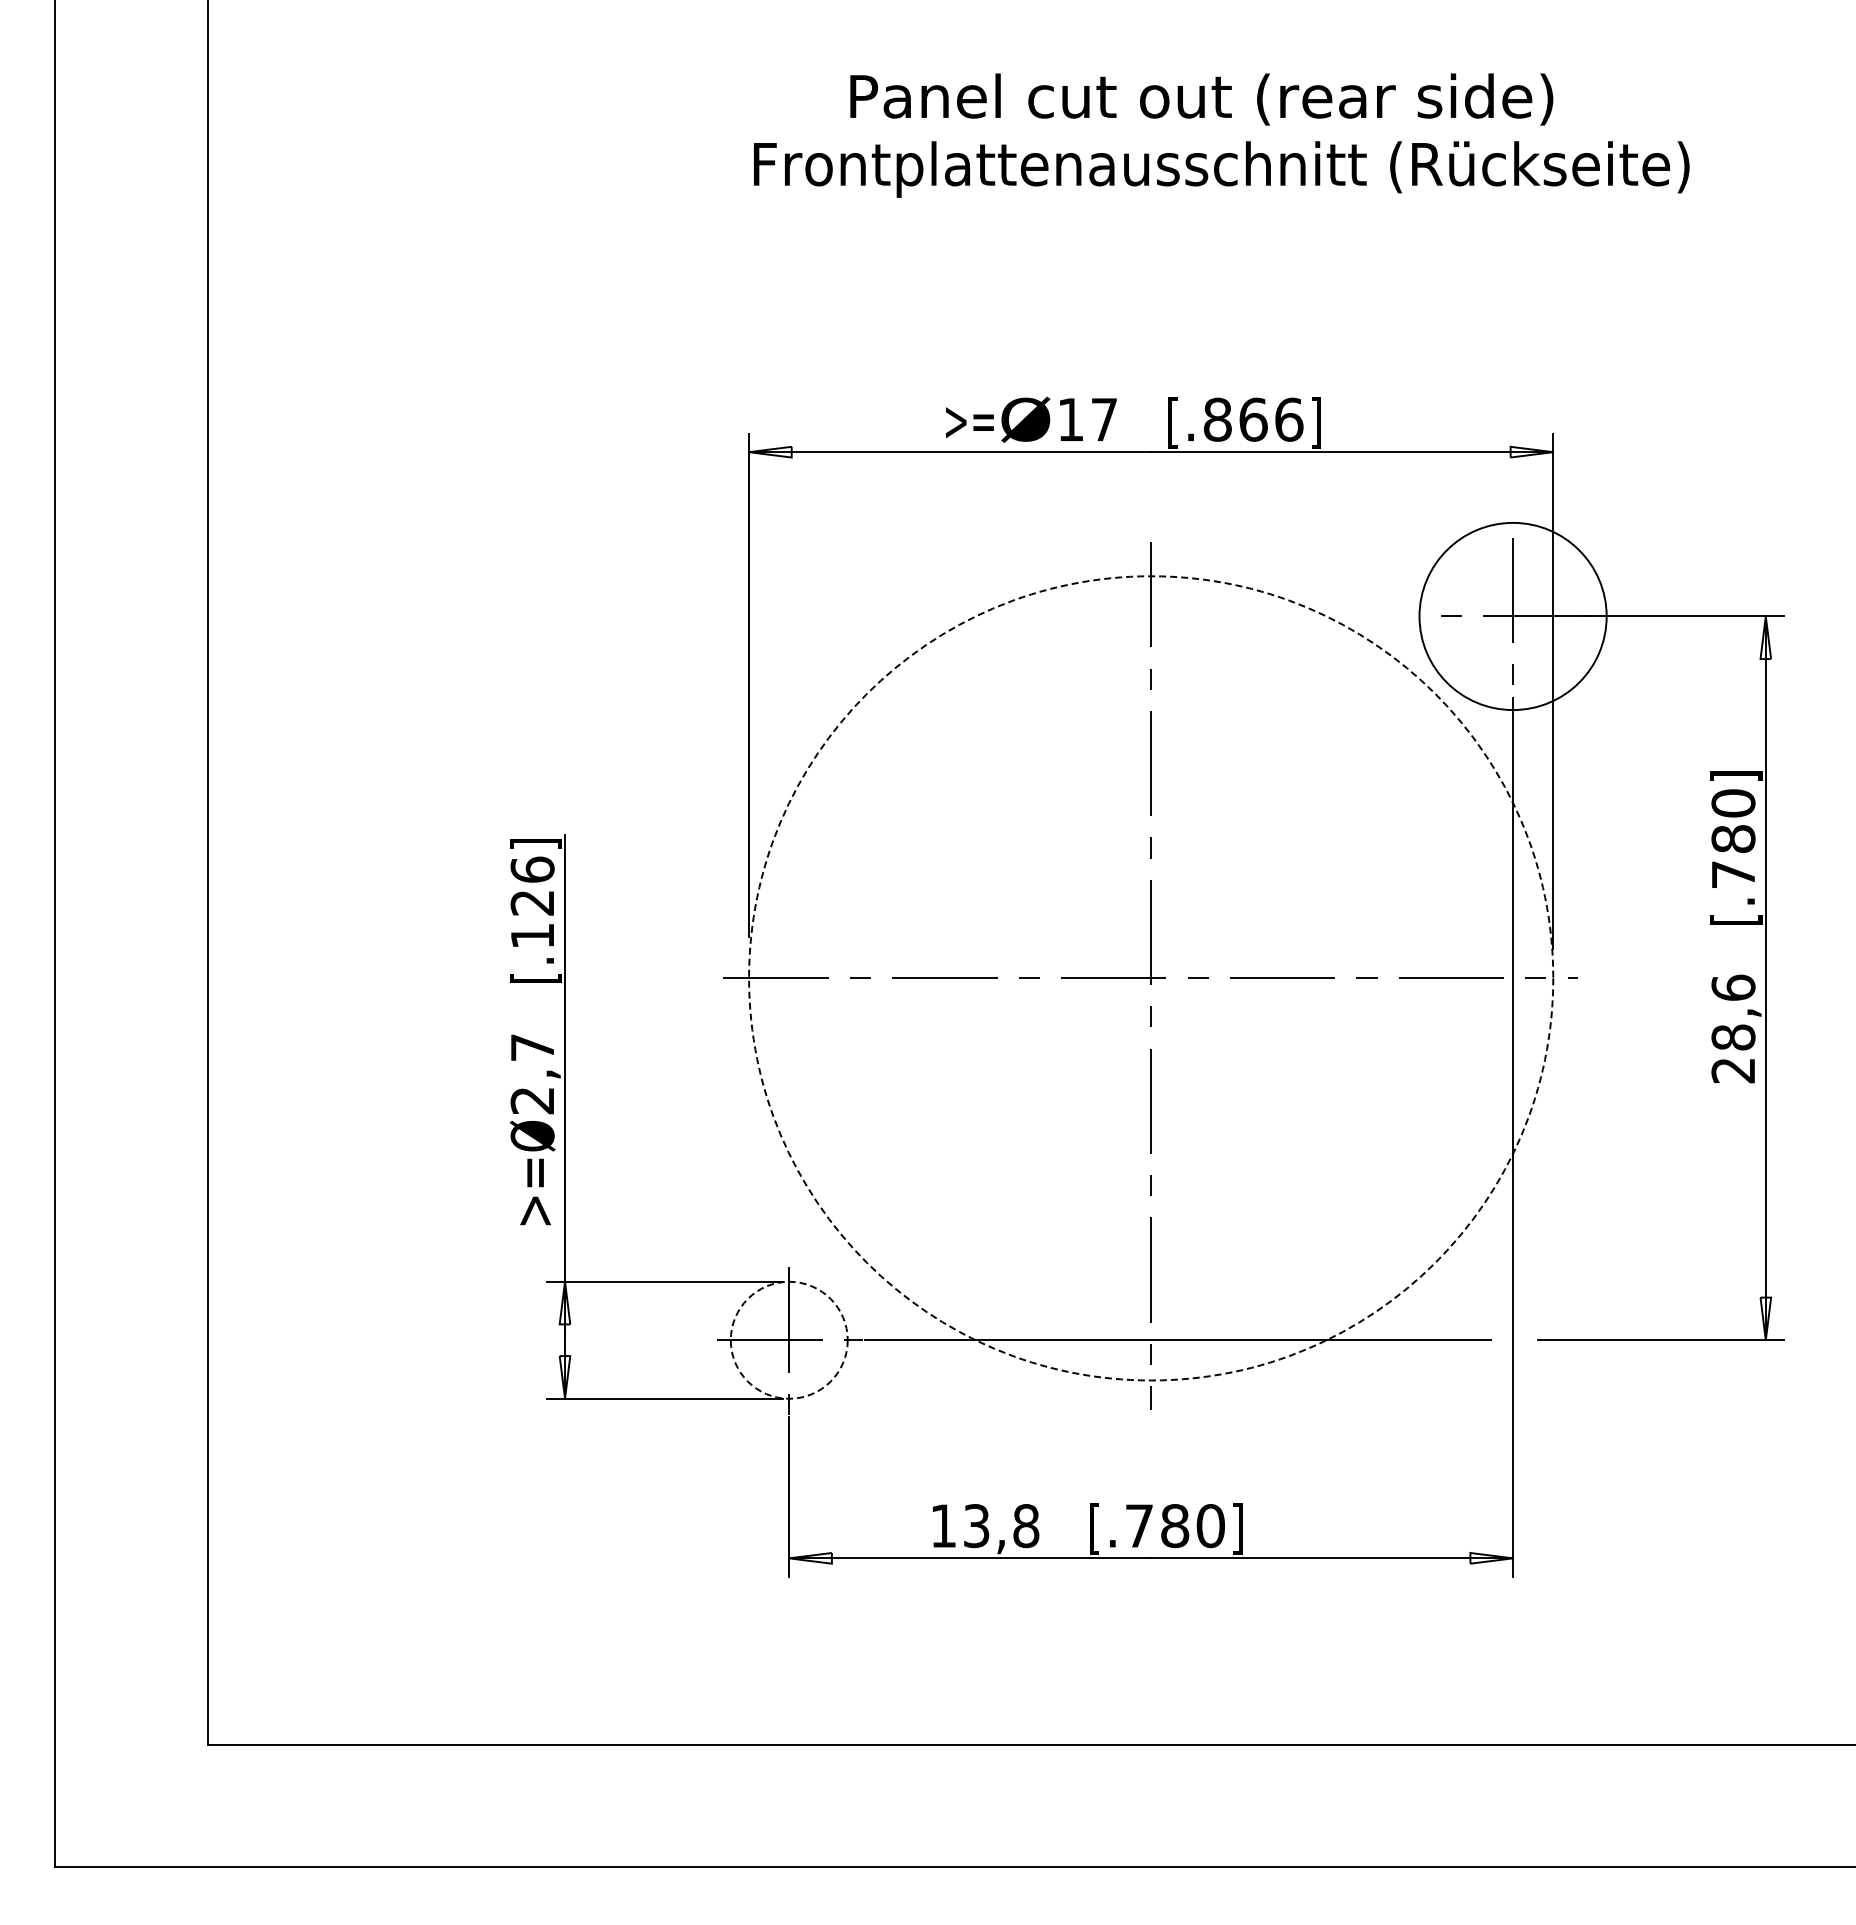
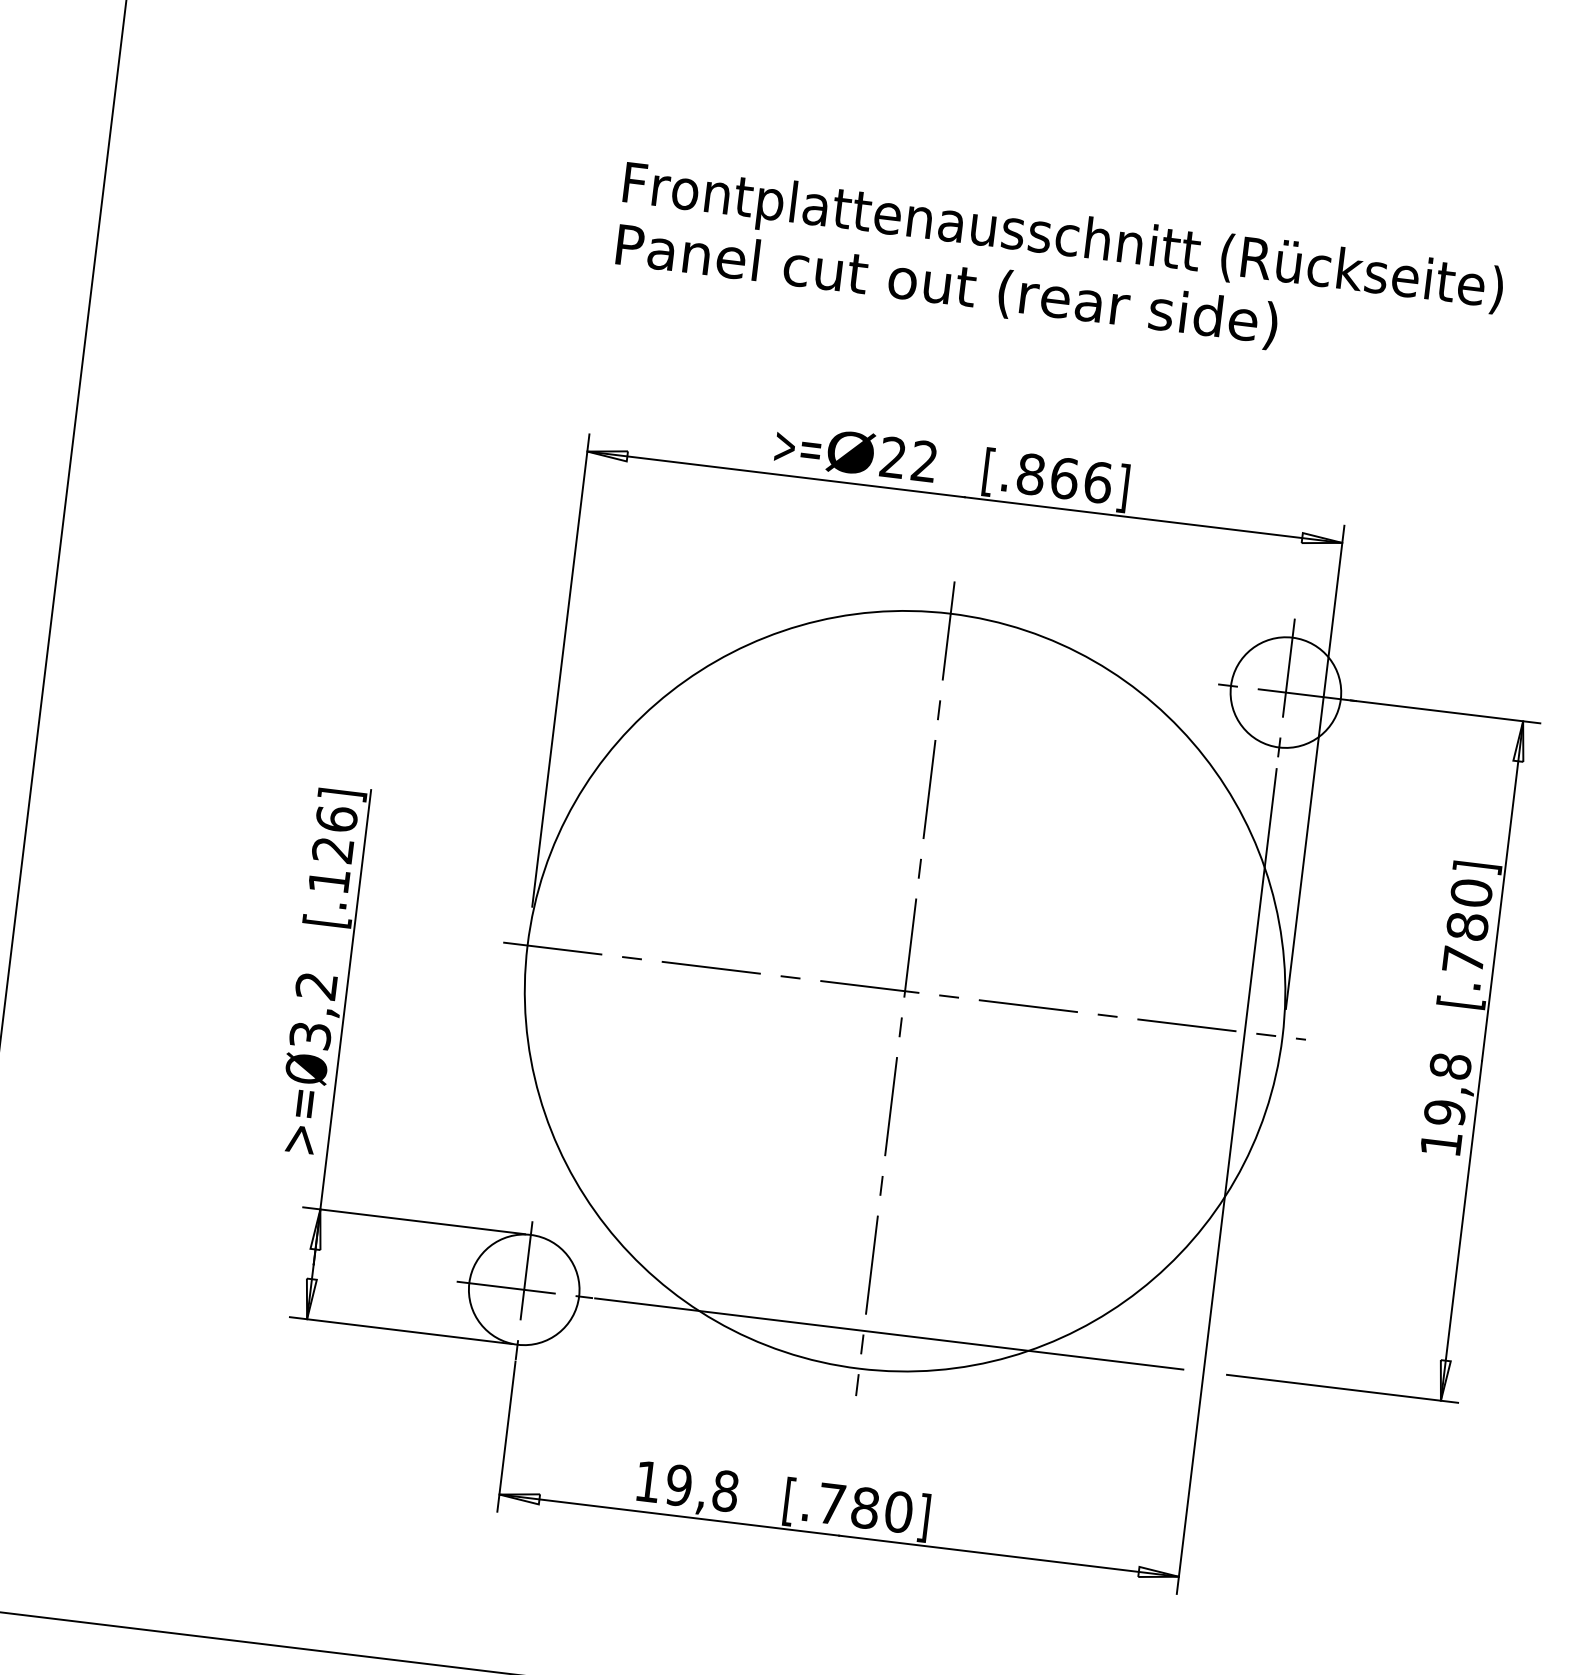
text: (1201, 99) -> (946, 286), moved
text: (1087, 418) -> (908, 458), 17 -> 22
circle: (1512, 615) -> (1285, 691), size x0.62
circle: (1151, 978) -> (905, 991), dashed -> solid
text: (1733, 1028) -> (1446, 1104), 28,6 -> 19,8
text: (532, 1074) -> (313, 1011), 2,7 -> 3,2
circle: (788, 1339) -> (523, 1289), dashed -> solid
text: (976, 1525) -> (678, 1484), 13,8 -> 19,8

